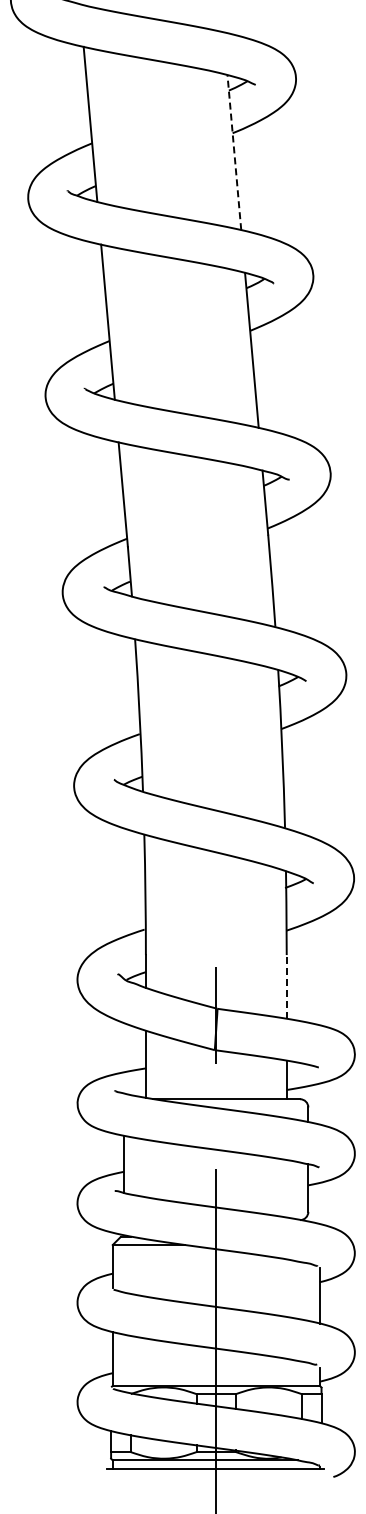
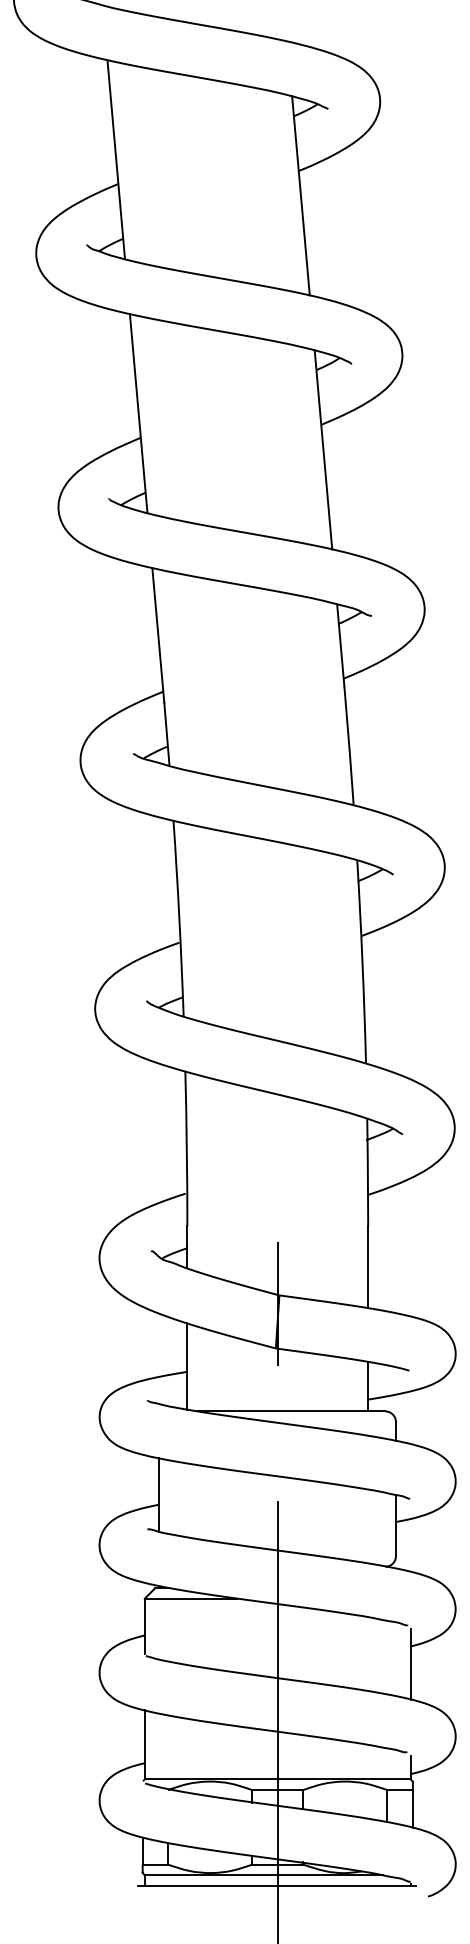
line: (234, 152) -> (301, 195), dashed -> solid
line: (286, 986) -> (367, 1266), dashed -> solid

